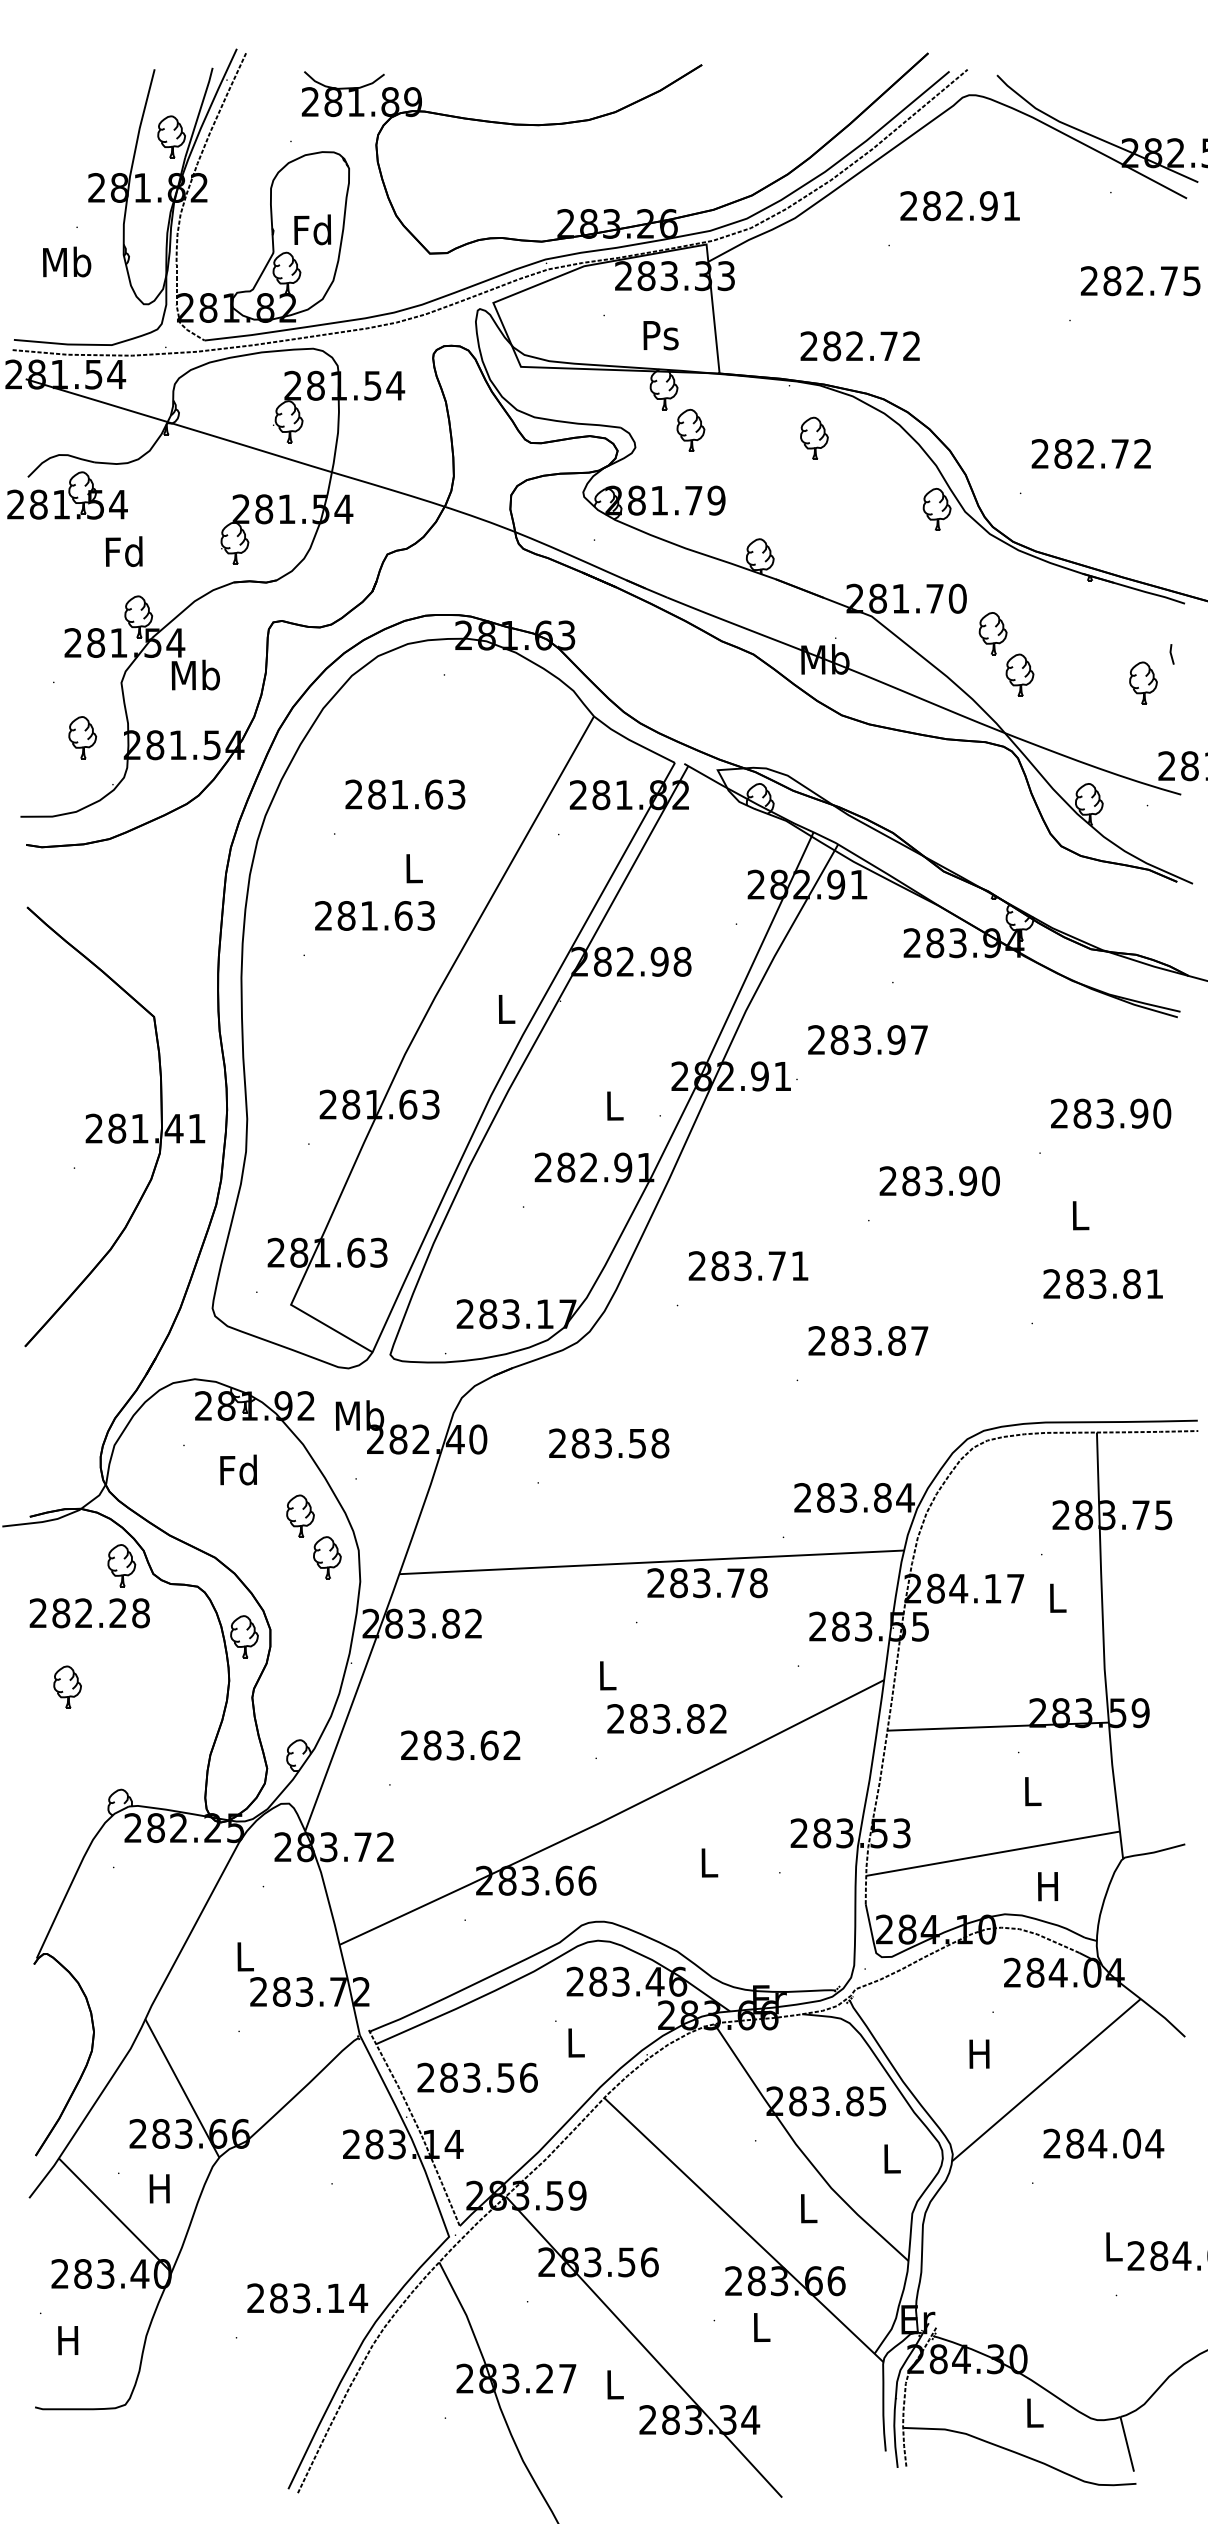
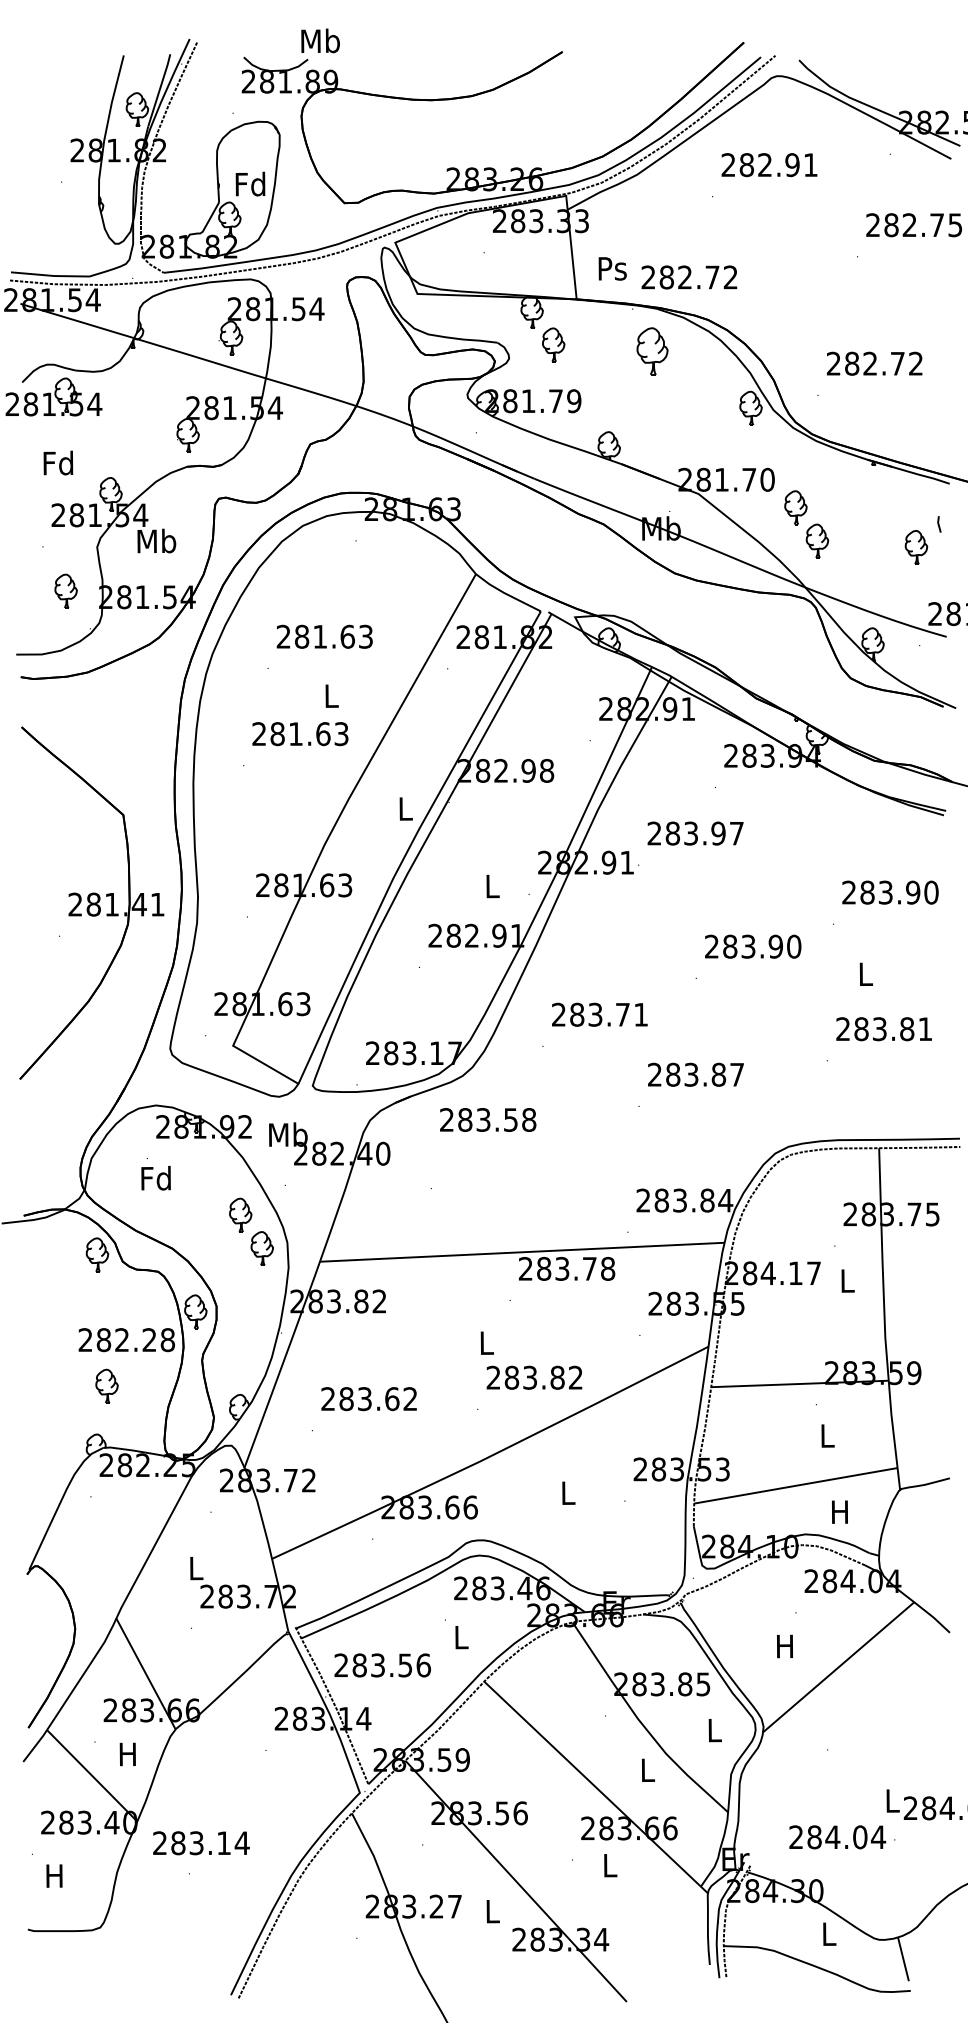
text: (66, 261) -> (320, 40), moved
text: (660, 335) -> (612, 268), moved
part: (814, 437) -> (652, 350), size x1.4
text: (124, 550) -> (58, 462), moved
text: (609, 1442) -> (488, 1119), moved
text: (237, 1470) -> (155, 1178), moved
text: (89, 1613) -> (126, 1340), moved
part: (66, 1686) -> (106, 1385), moved
text: (1103, 2143) -> (837, 1837), moved
text: (307, 2298) -> (201, 1843), moved

